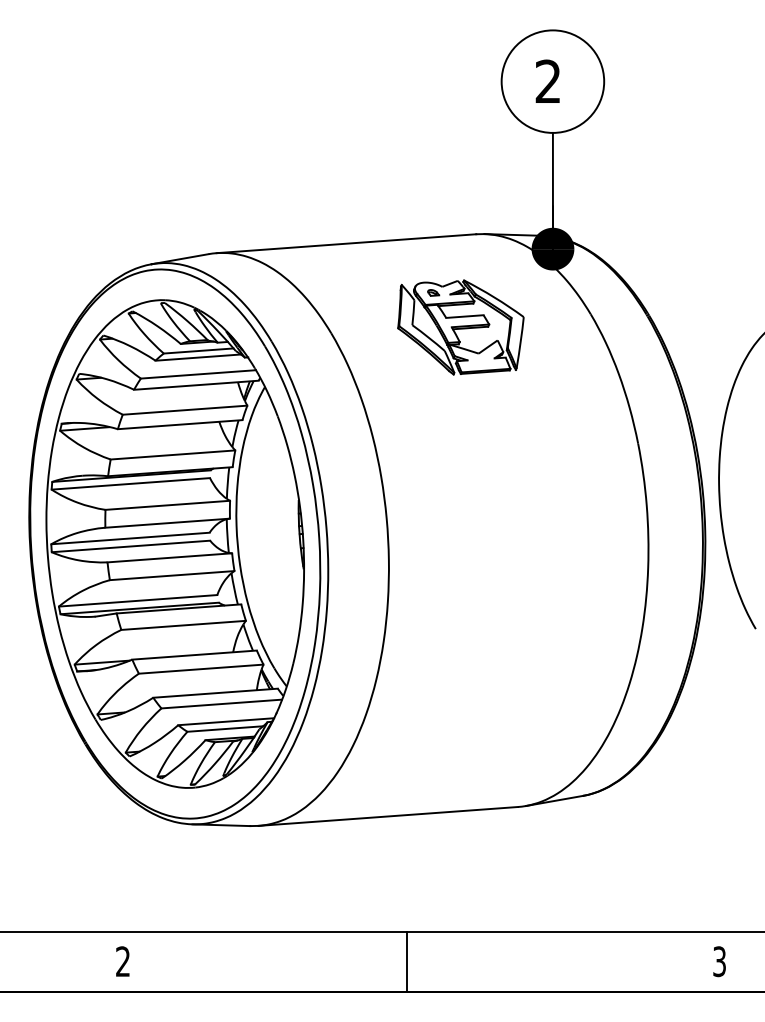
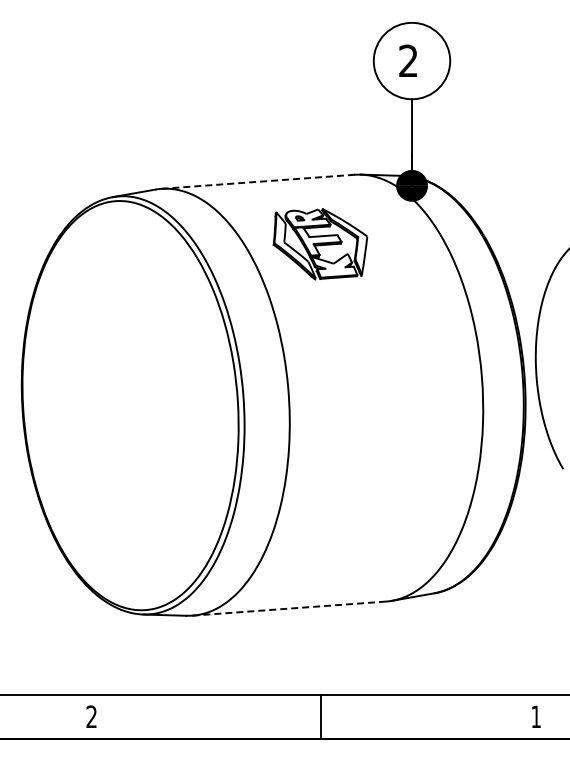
line: (346, 243) -> (258, 181), solid -> dashed
part: (461, 327) -> (320, 244), moved
part: (175, 543) -> (130, 405), removed
line: (388, 816) -> (289, 608), solid -> dashed
line: (407, 961) -> (321, 716), moved
text: (718, 961) -> (535, 716), 3 -> 1

